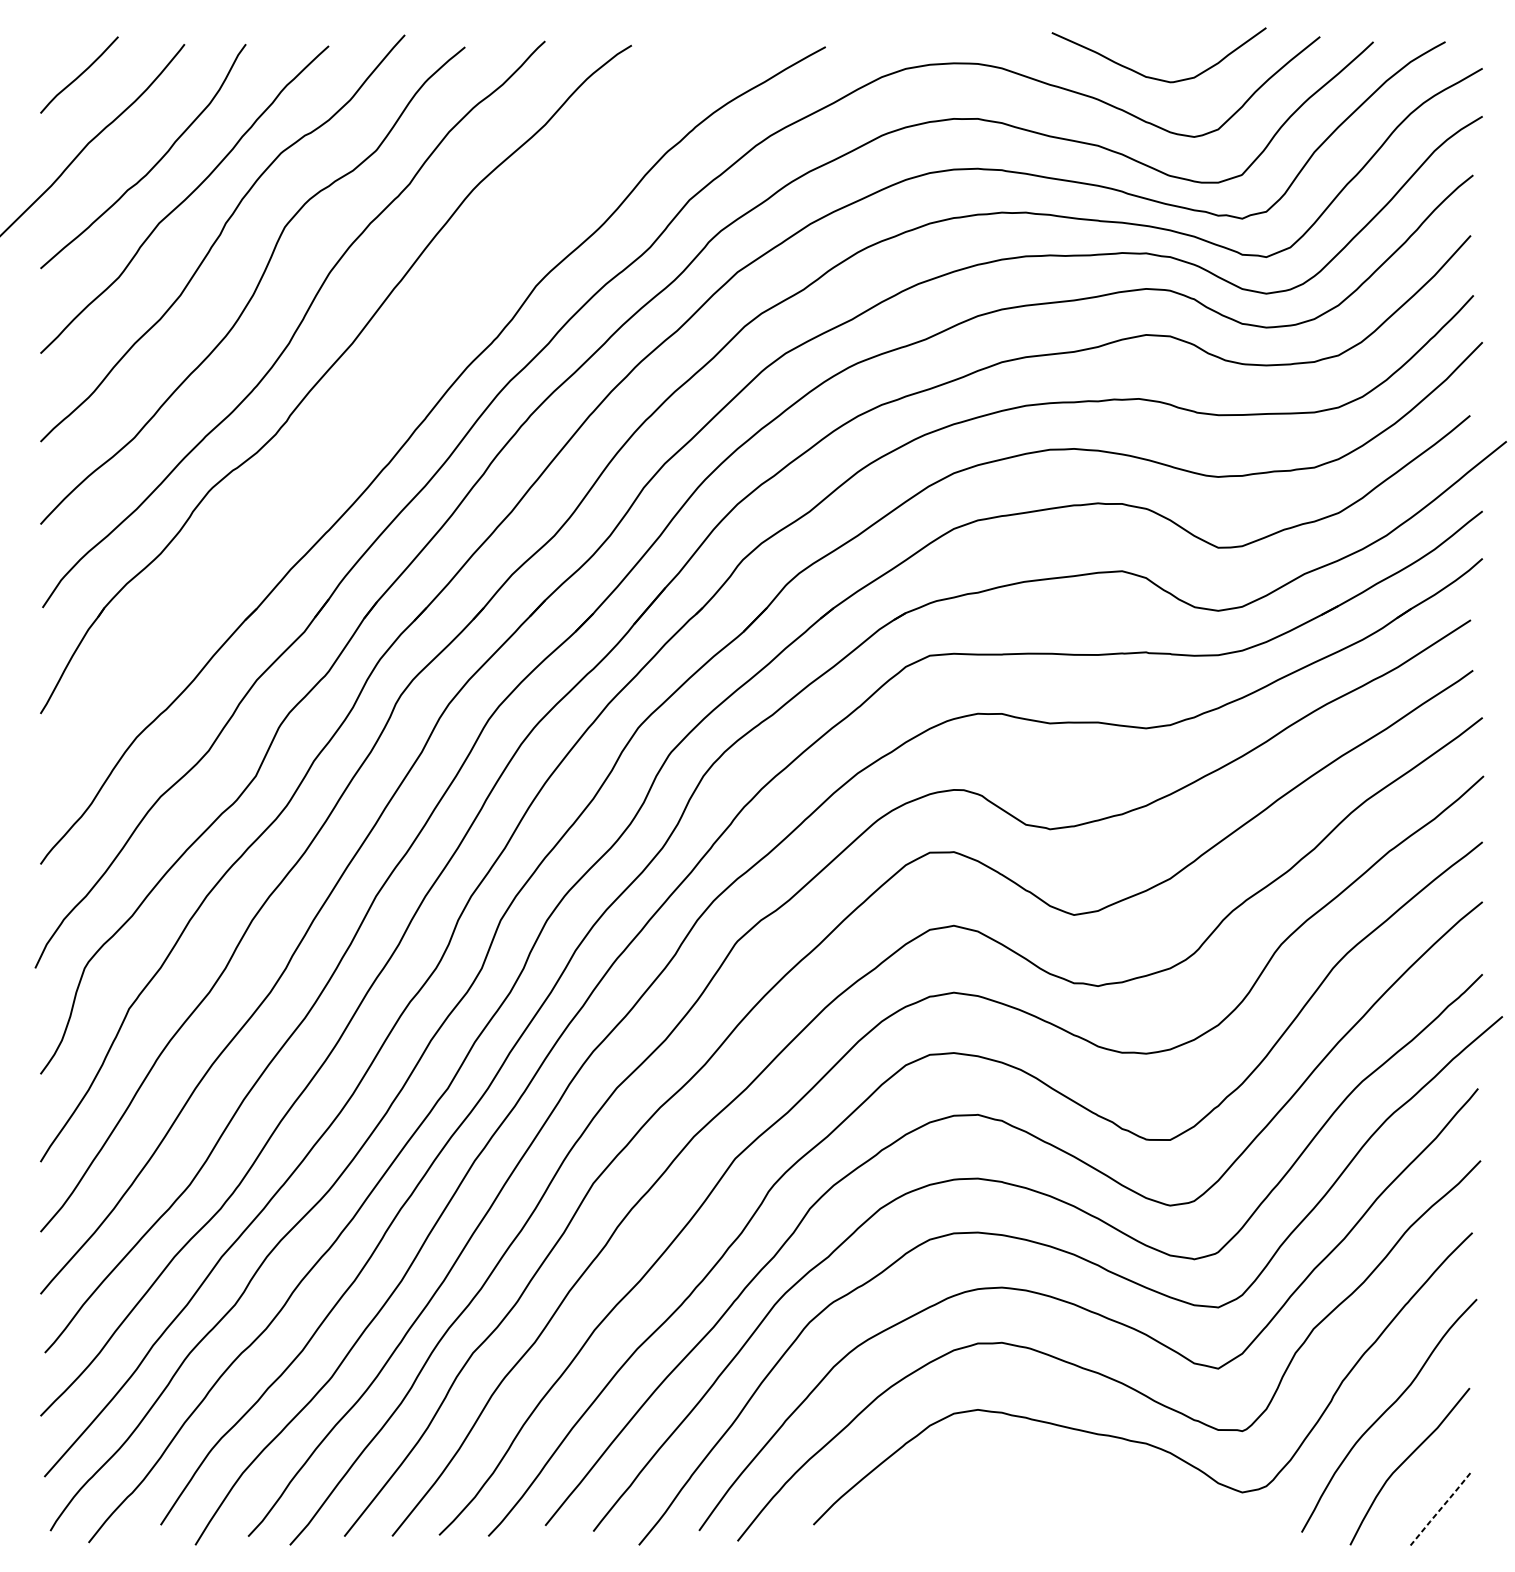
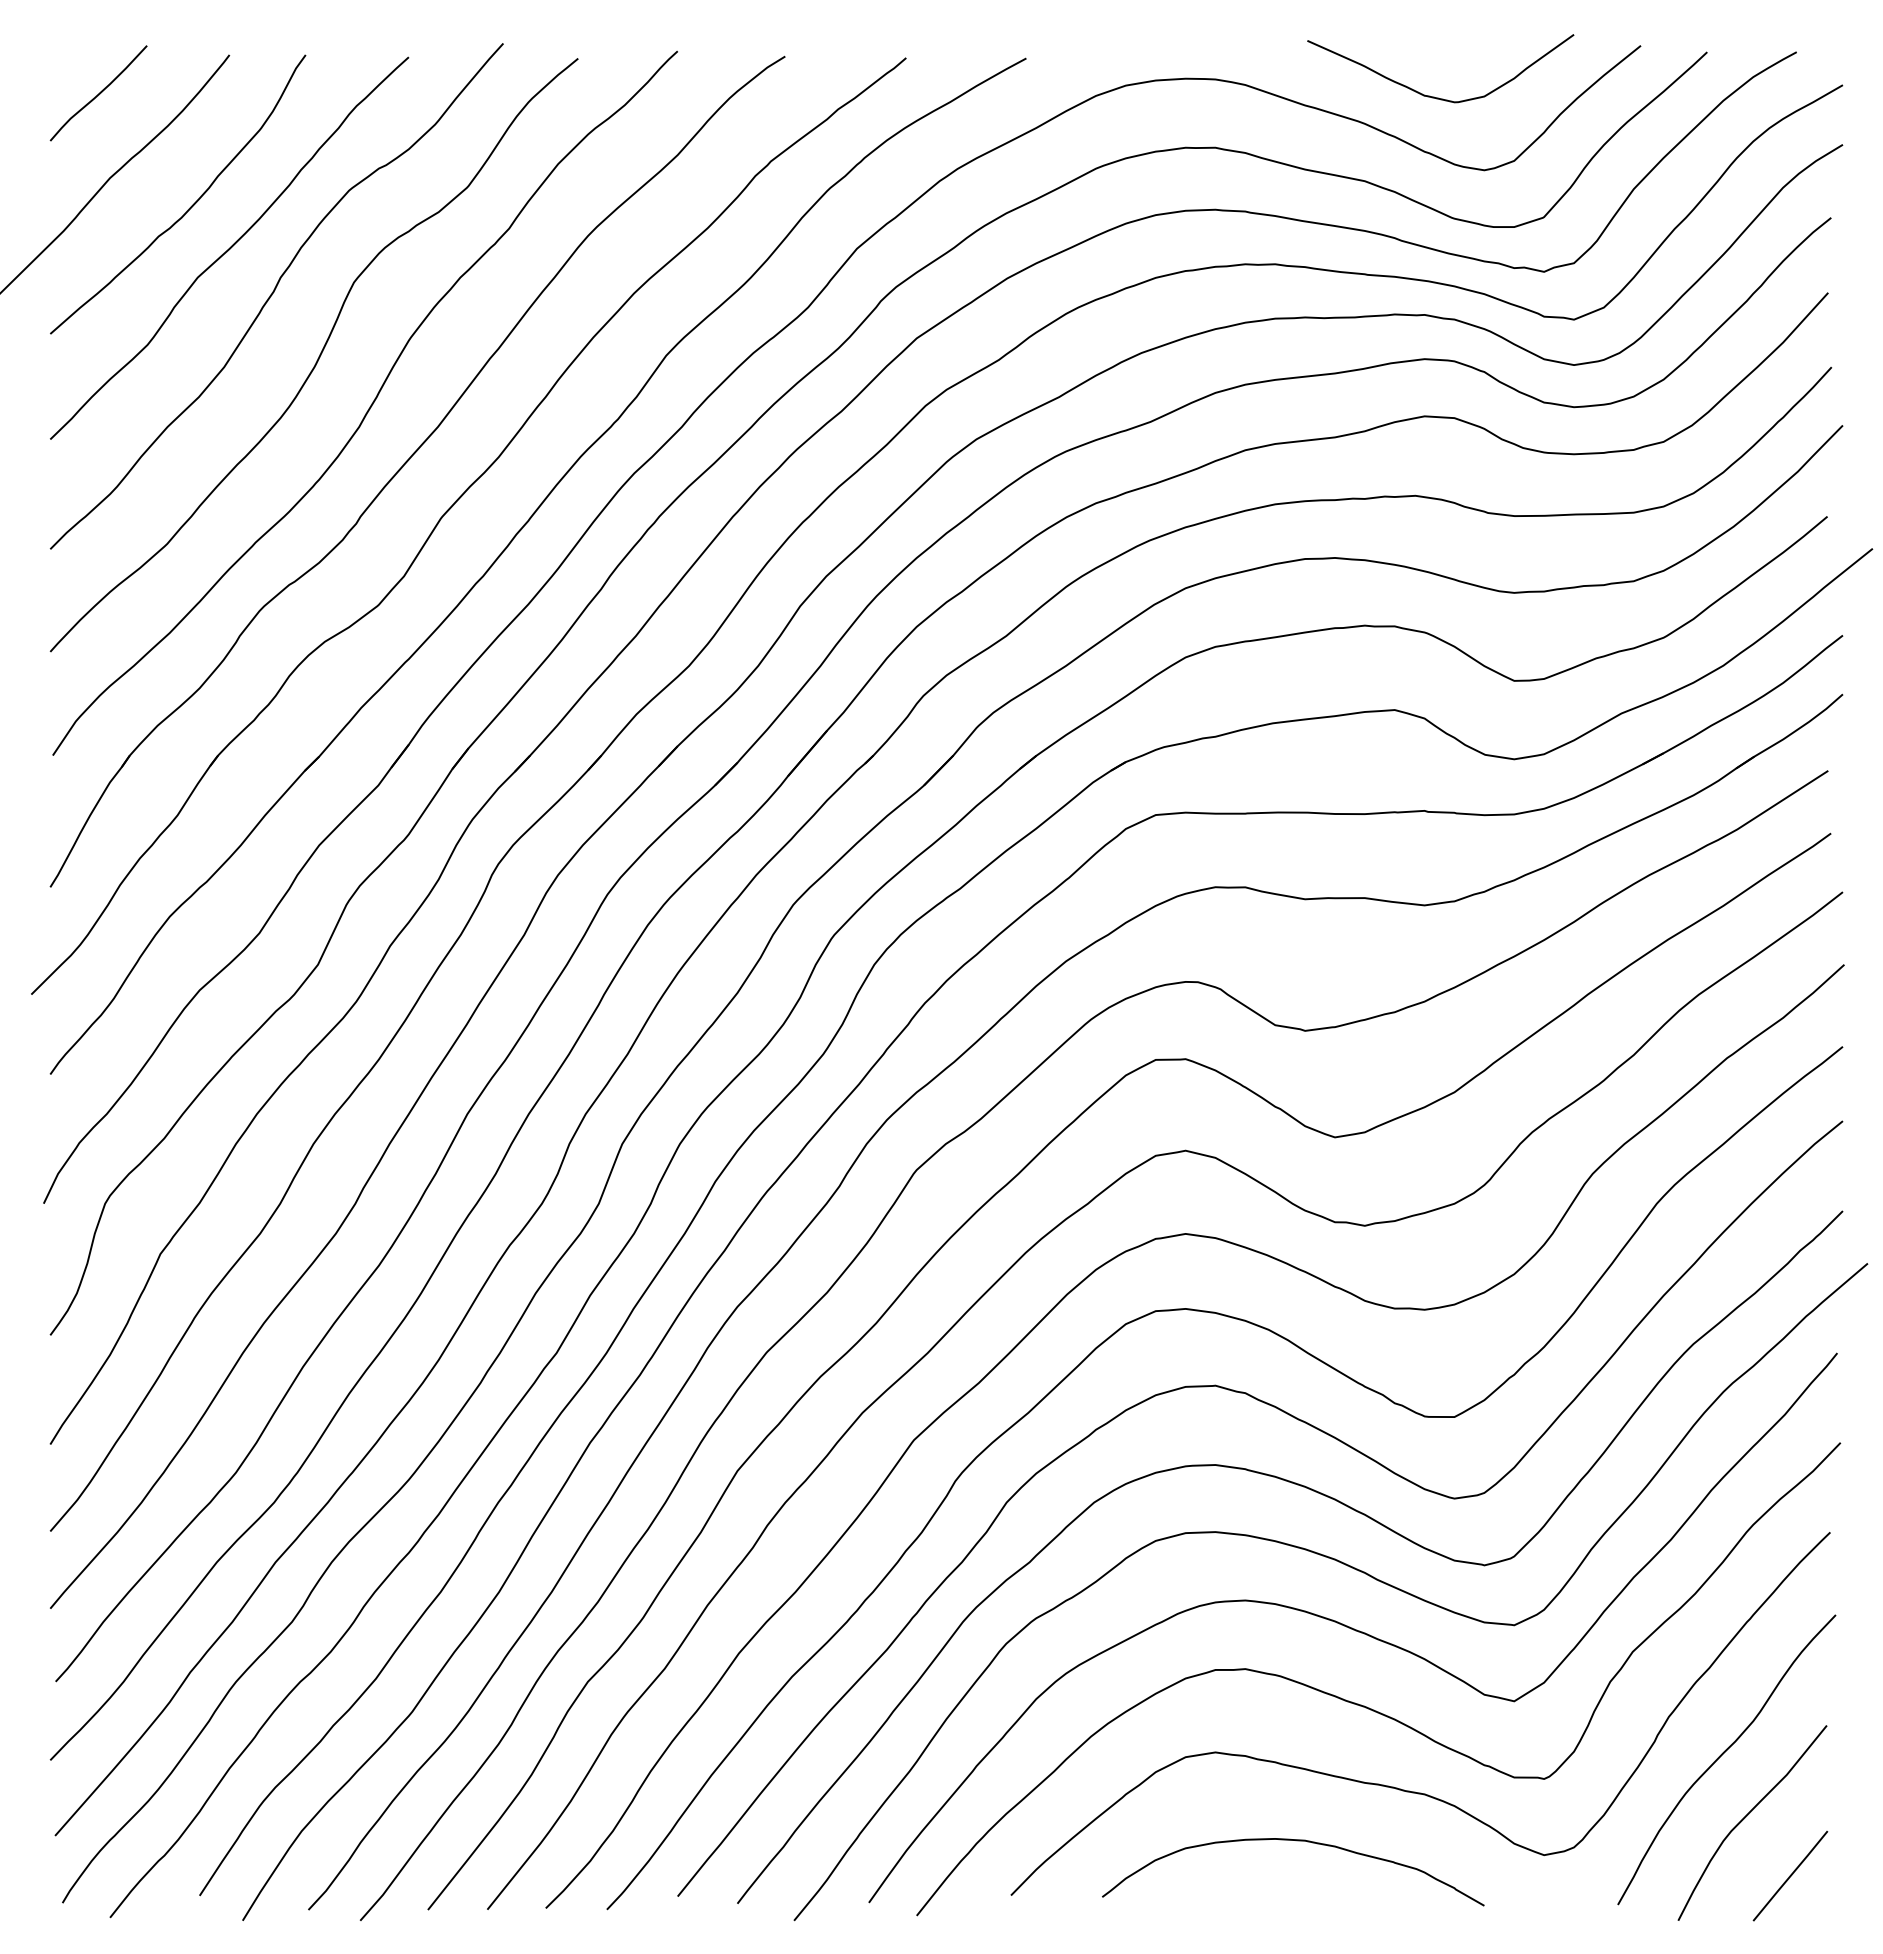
part: (363, 409) -> (451, 508), added
curve: (1043, 1481) -> (1296, 1841), added
line: (1440, 1509) -> (1790, 1876), dashed -> solid

